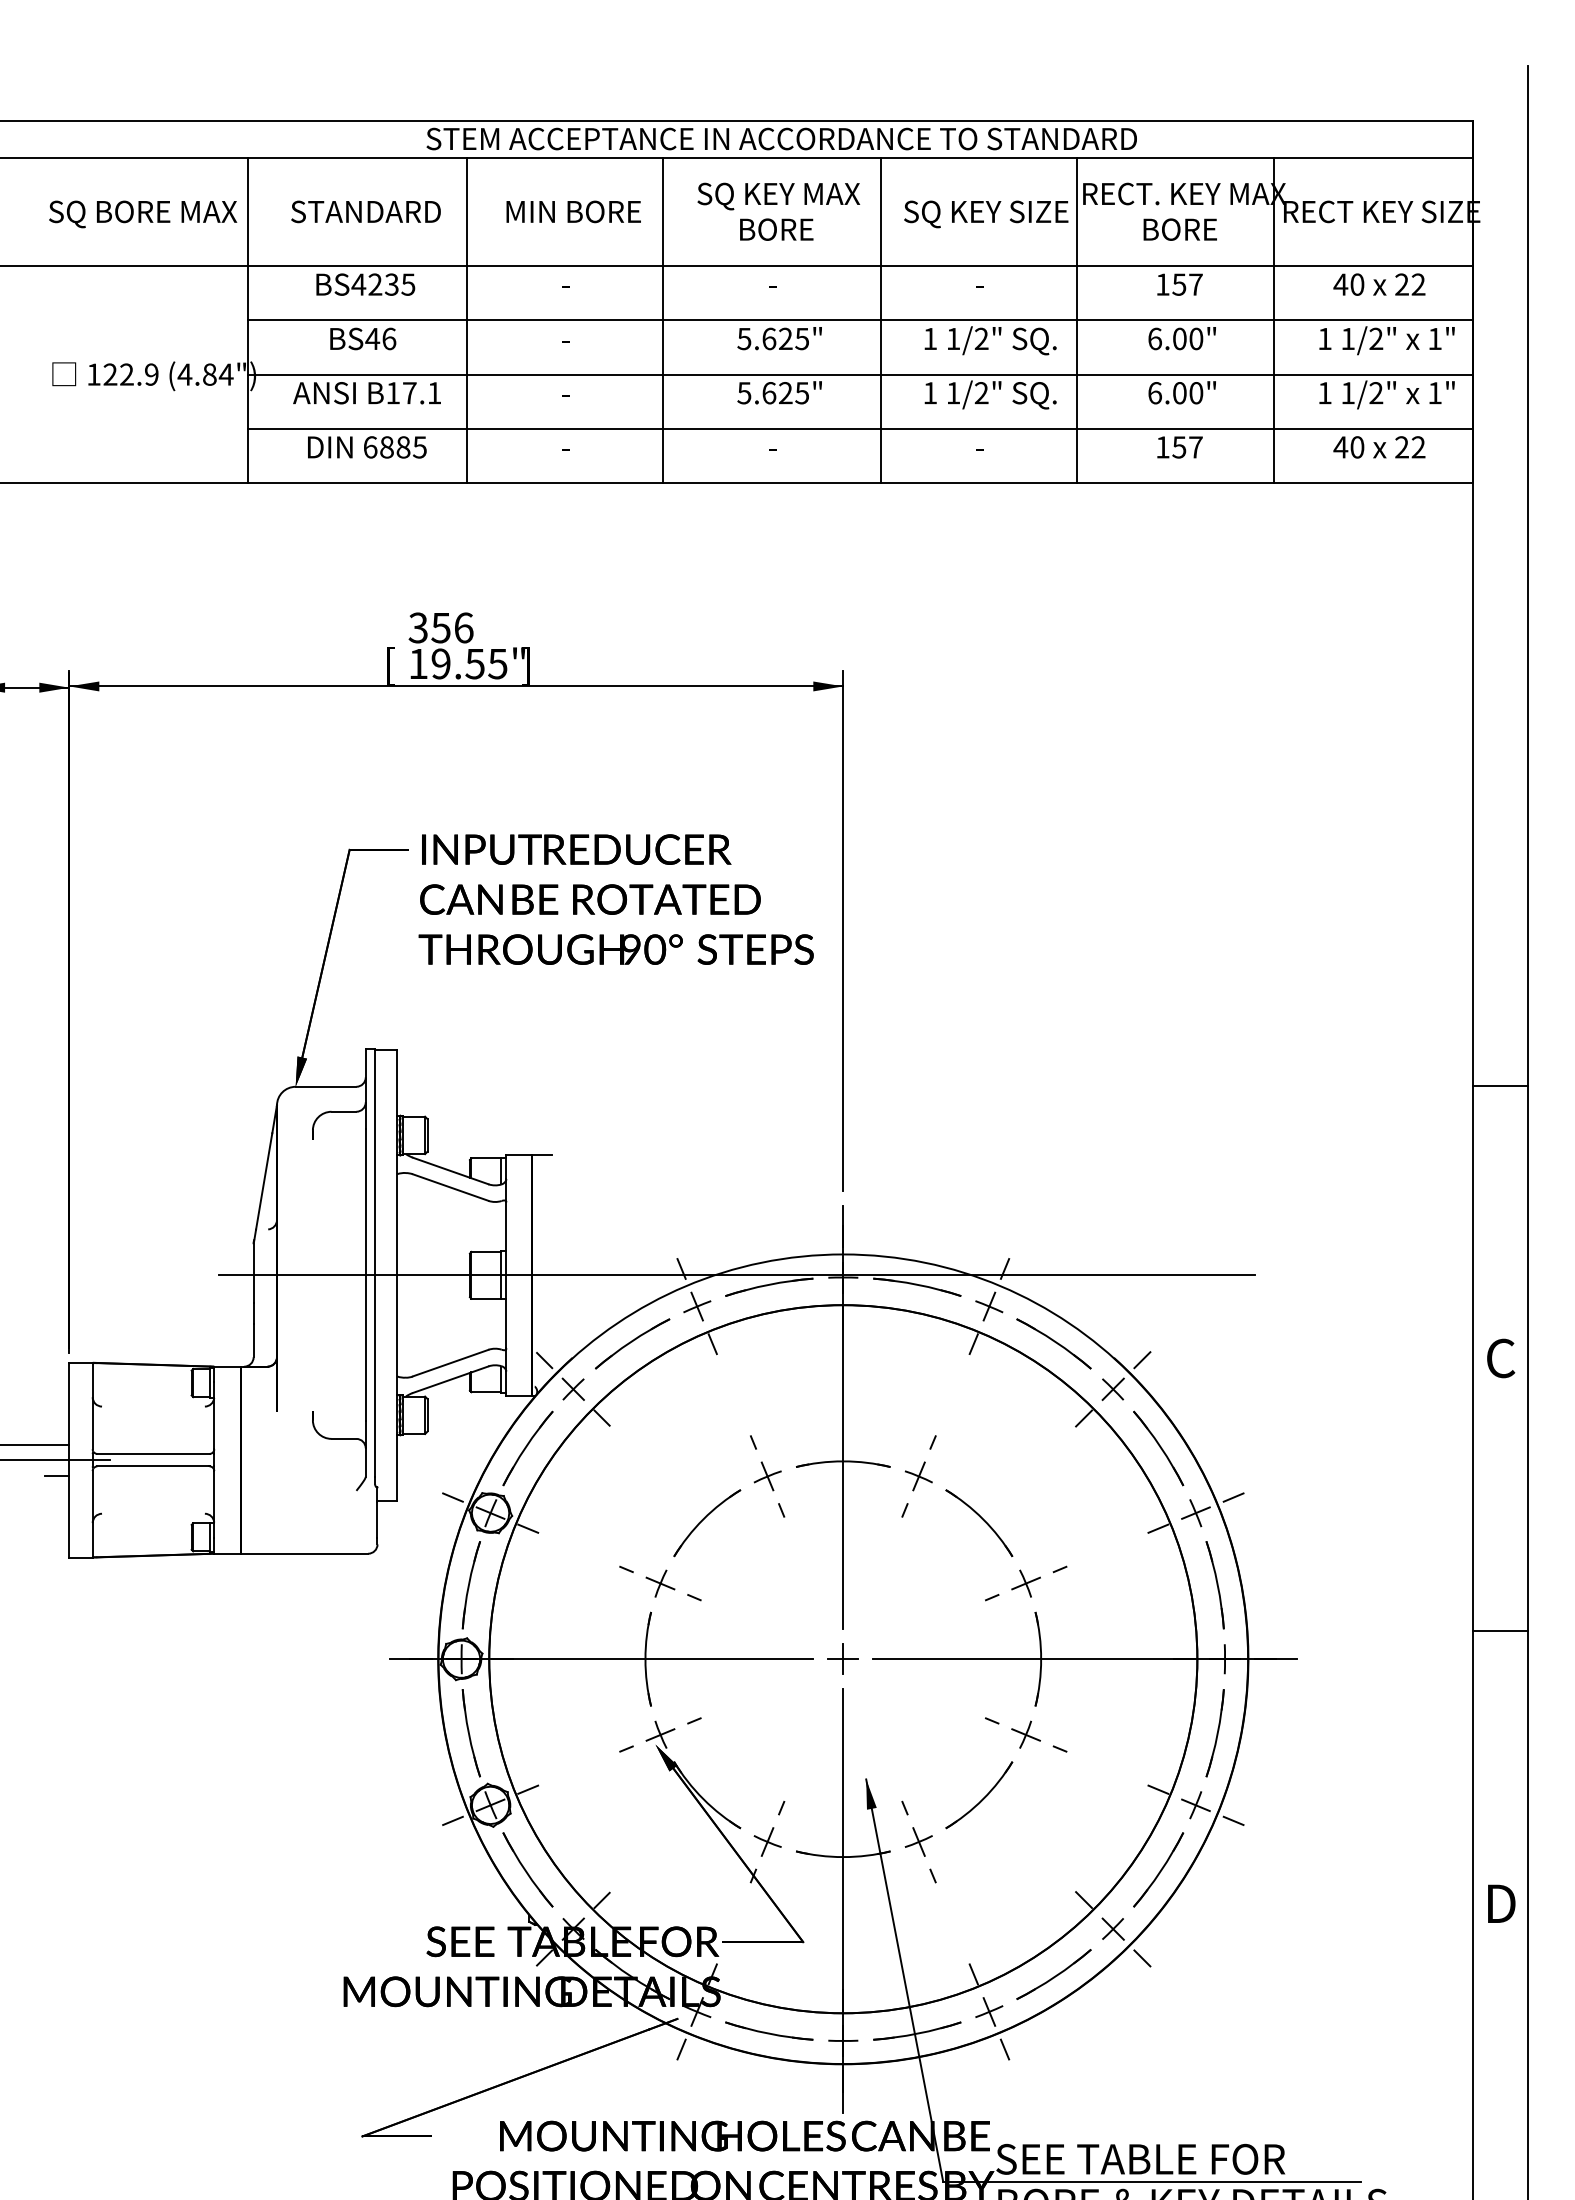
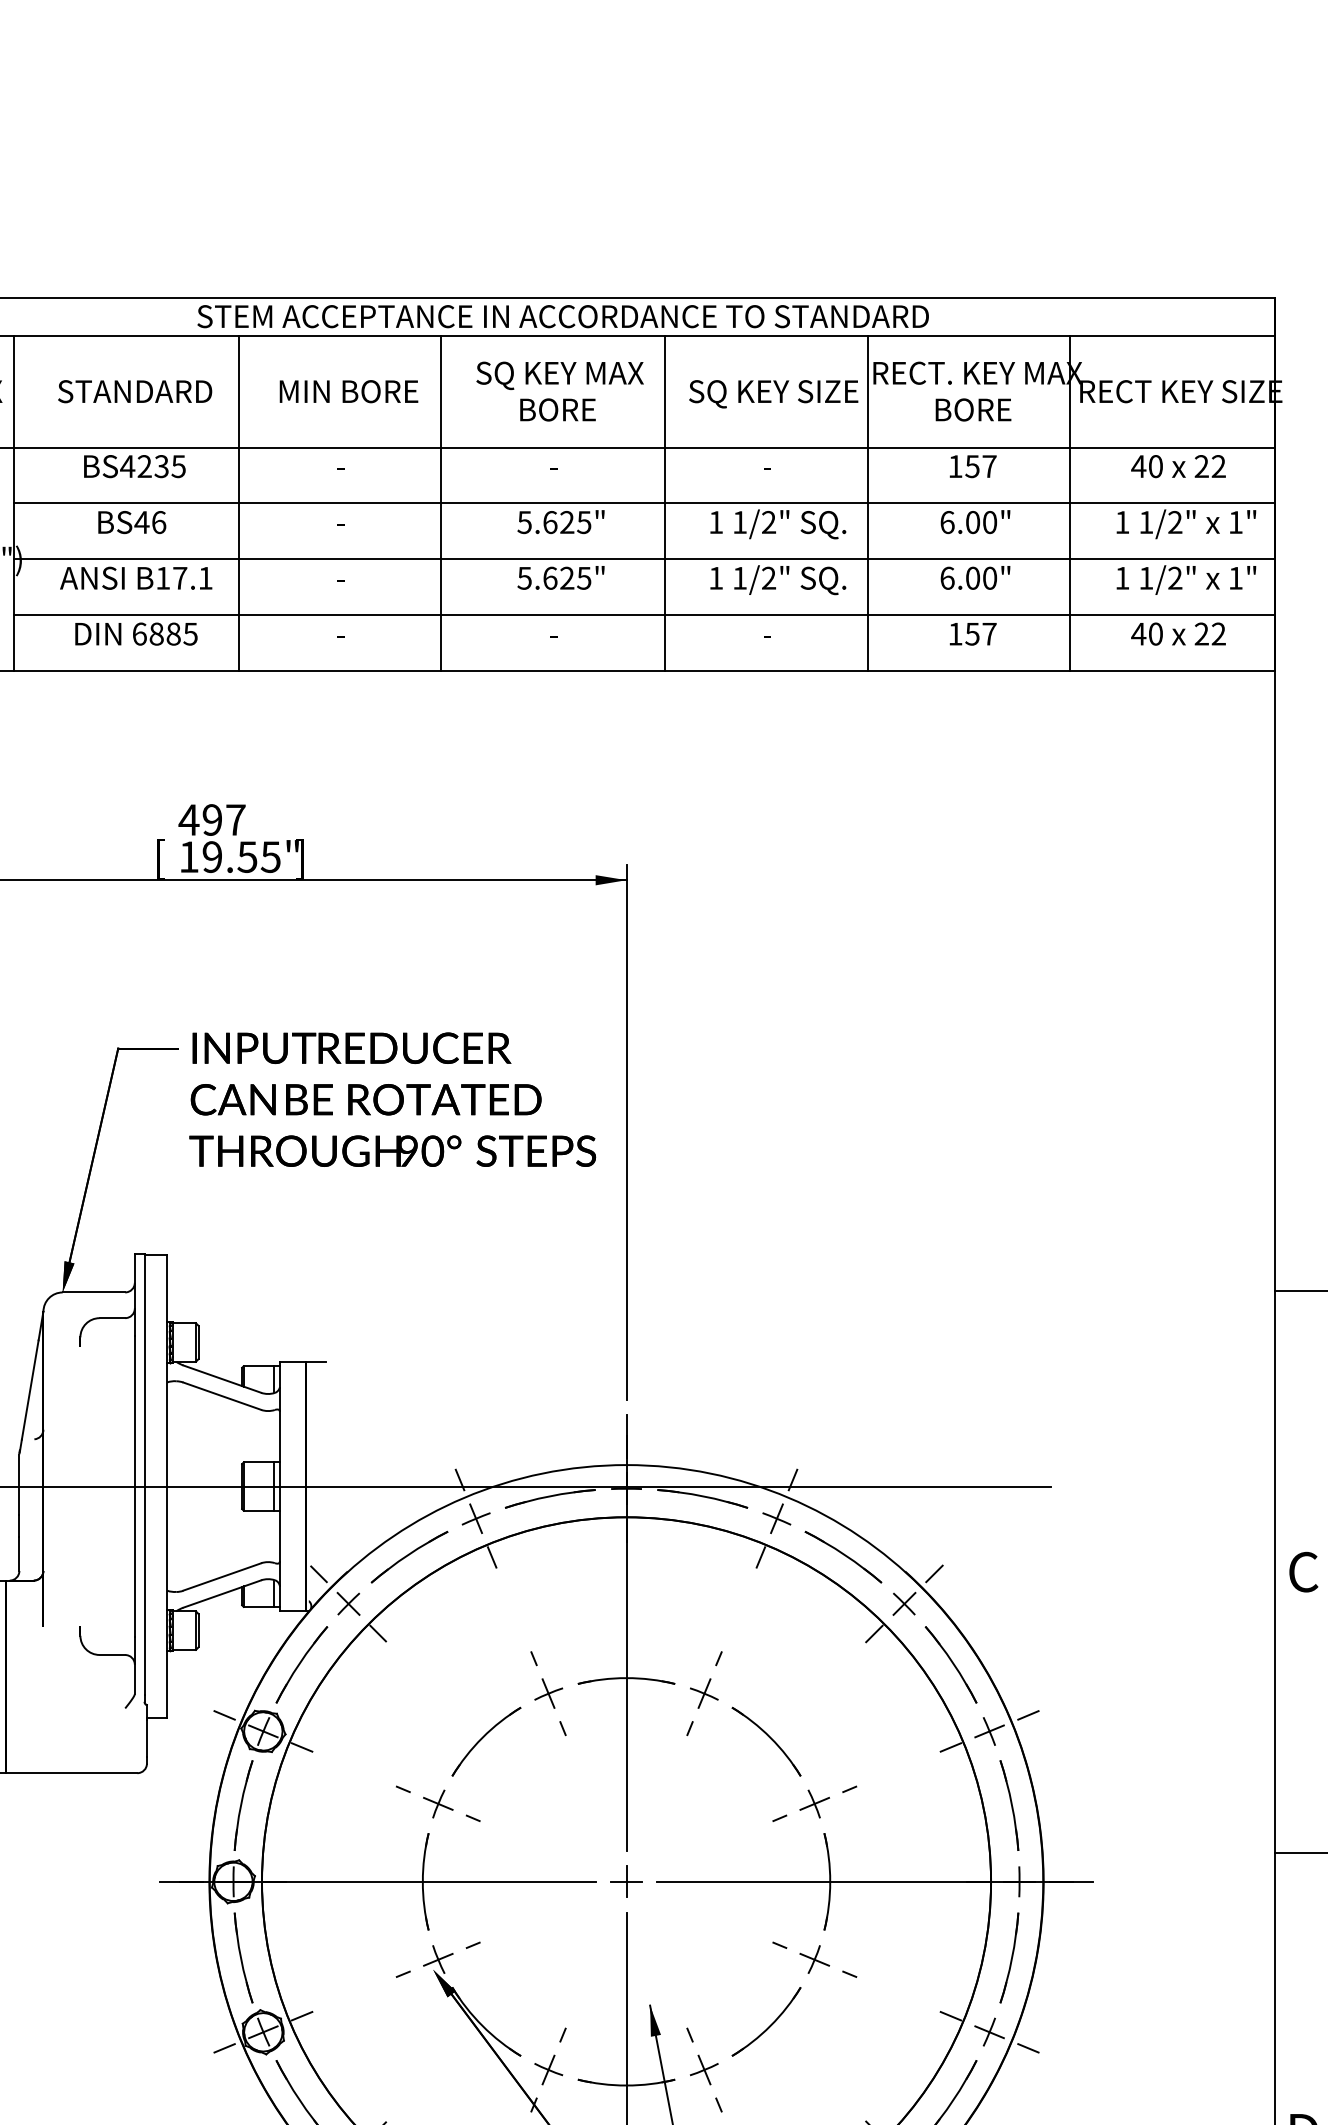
text: (440, 627) -> (211, 819), 356 -> 497

